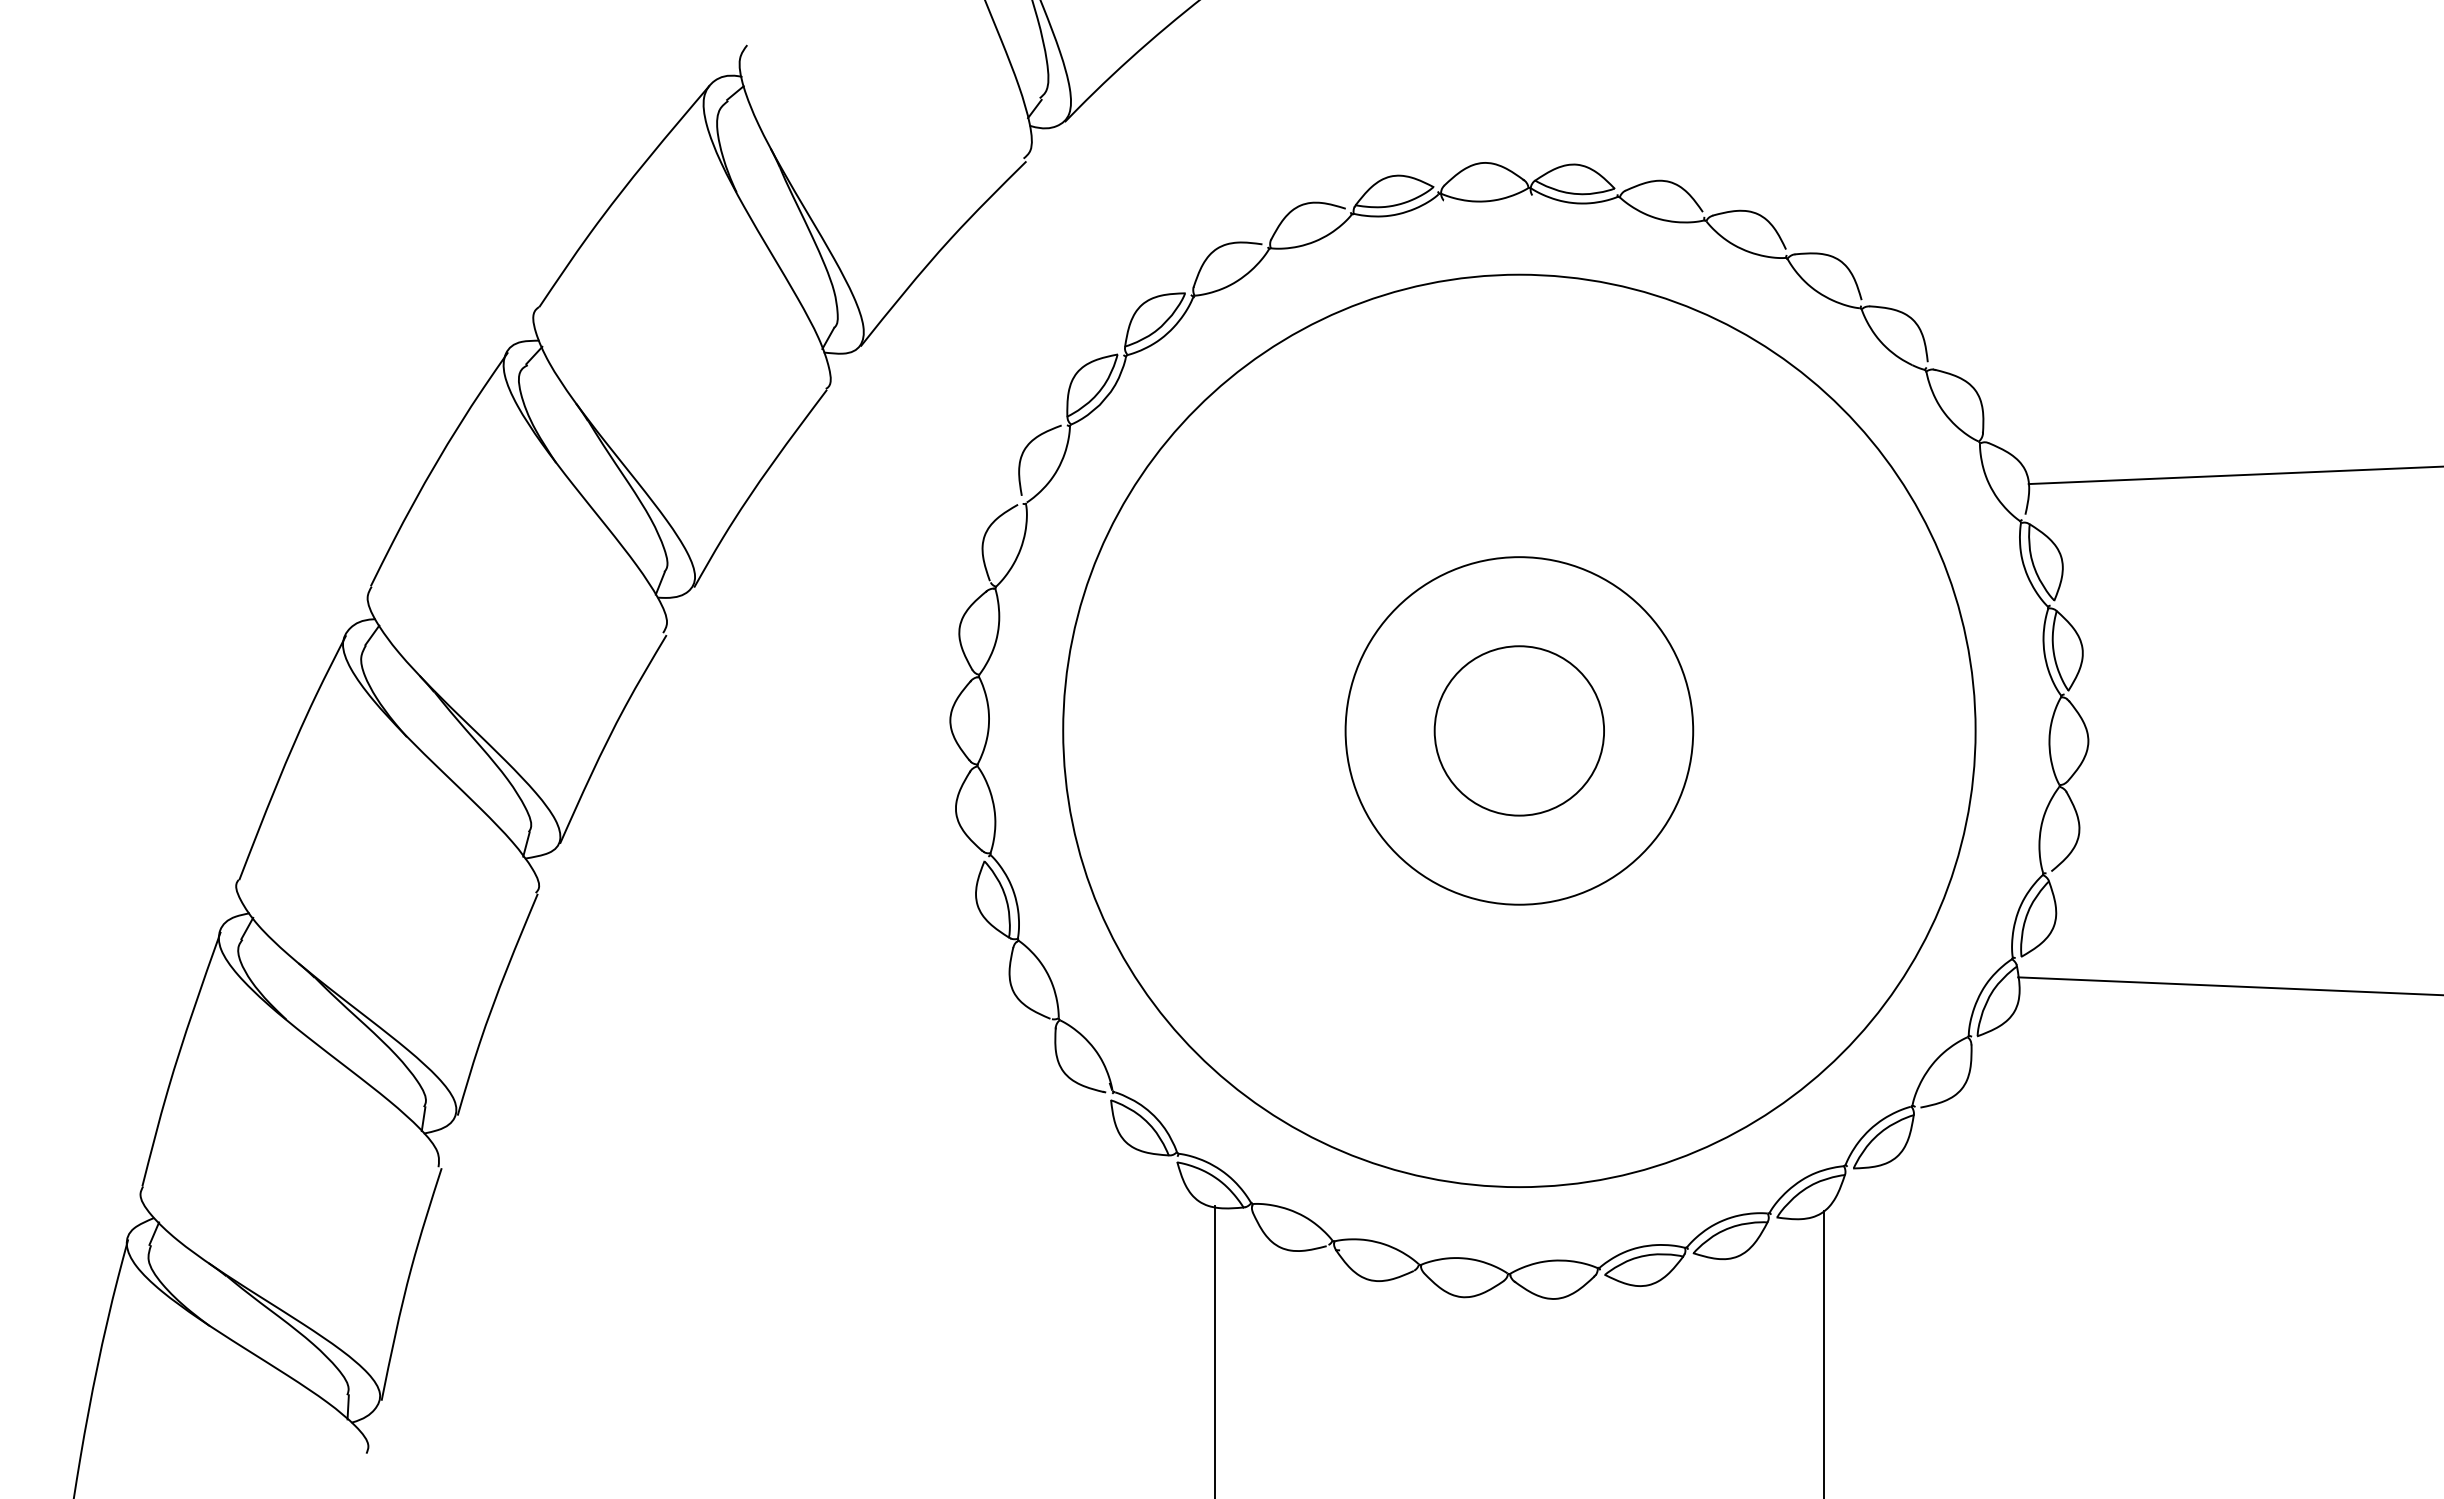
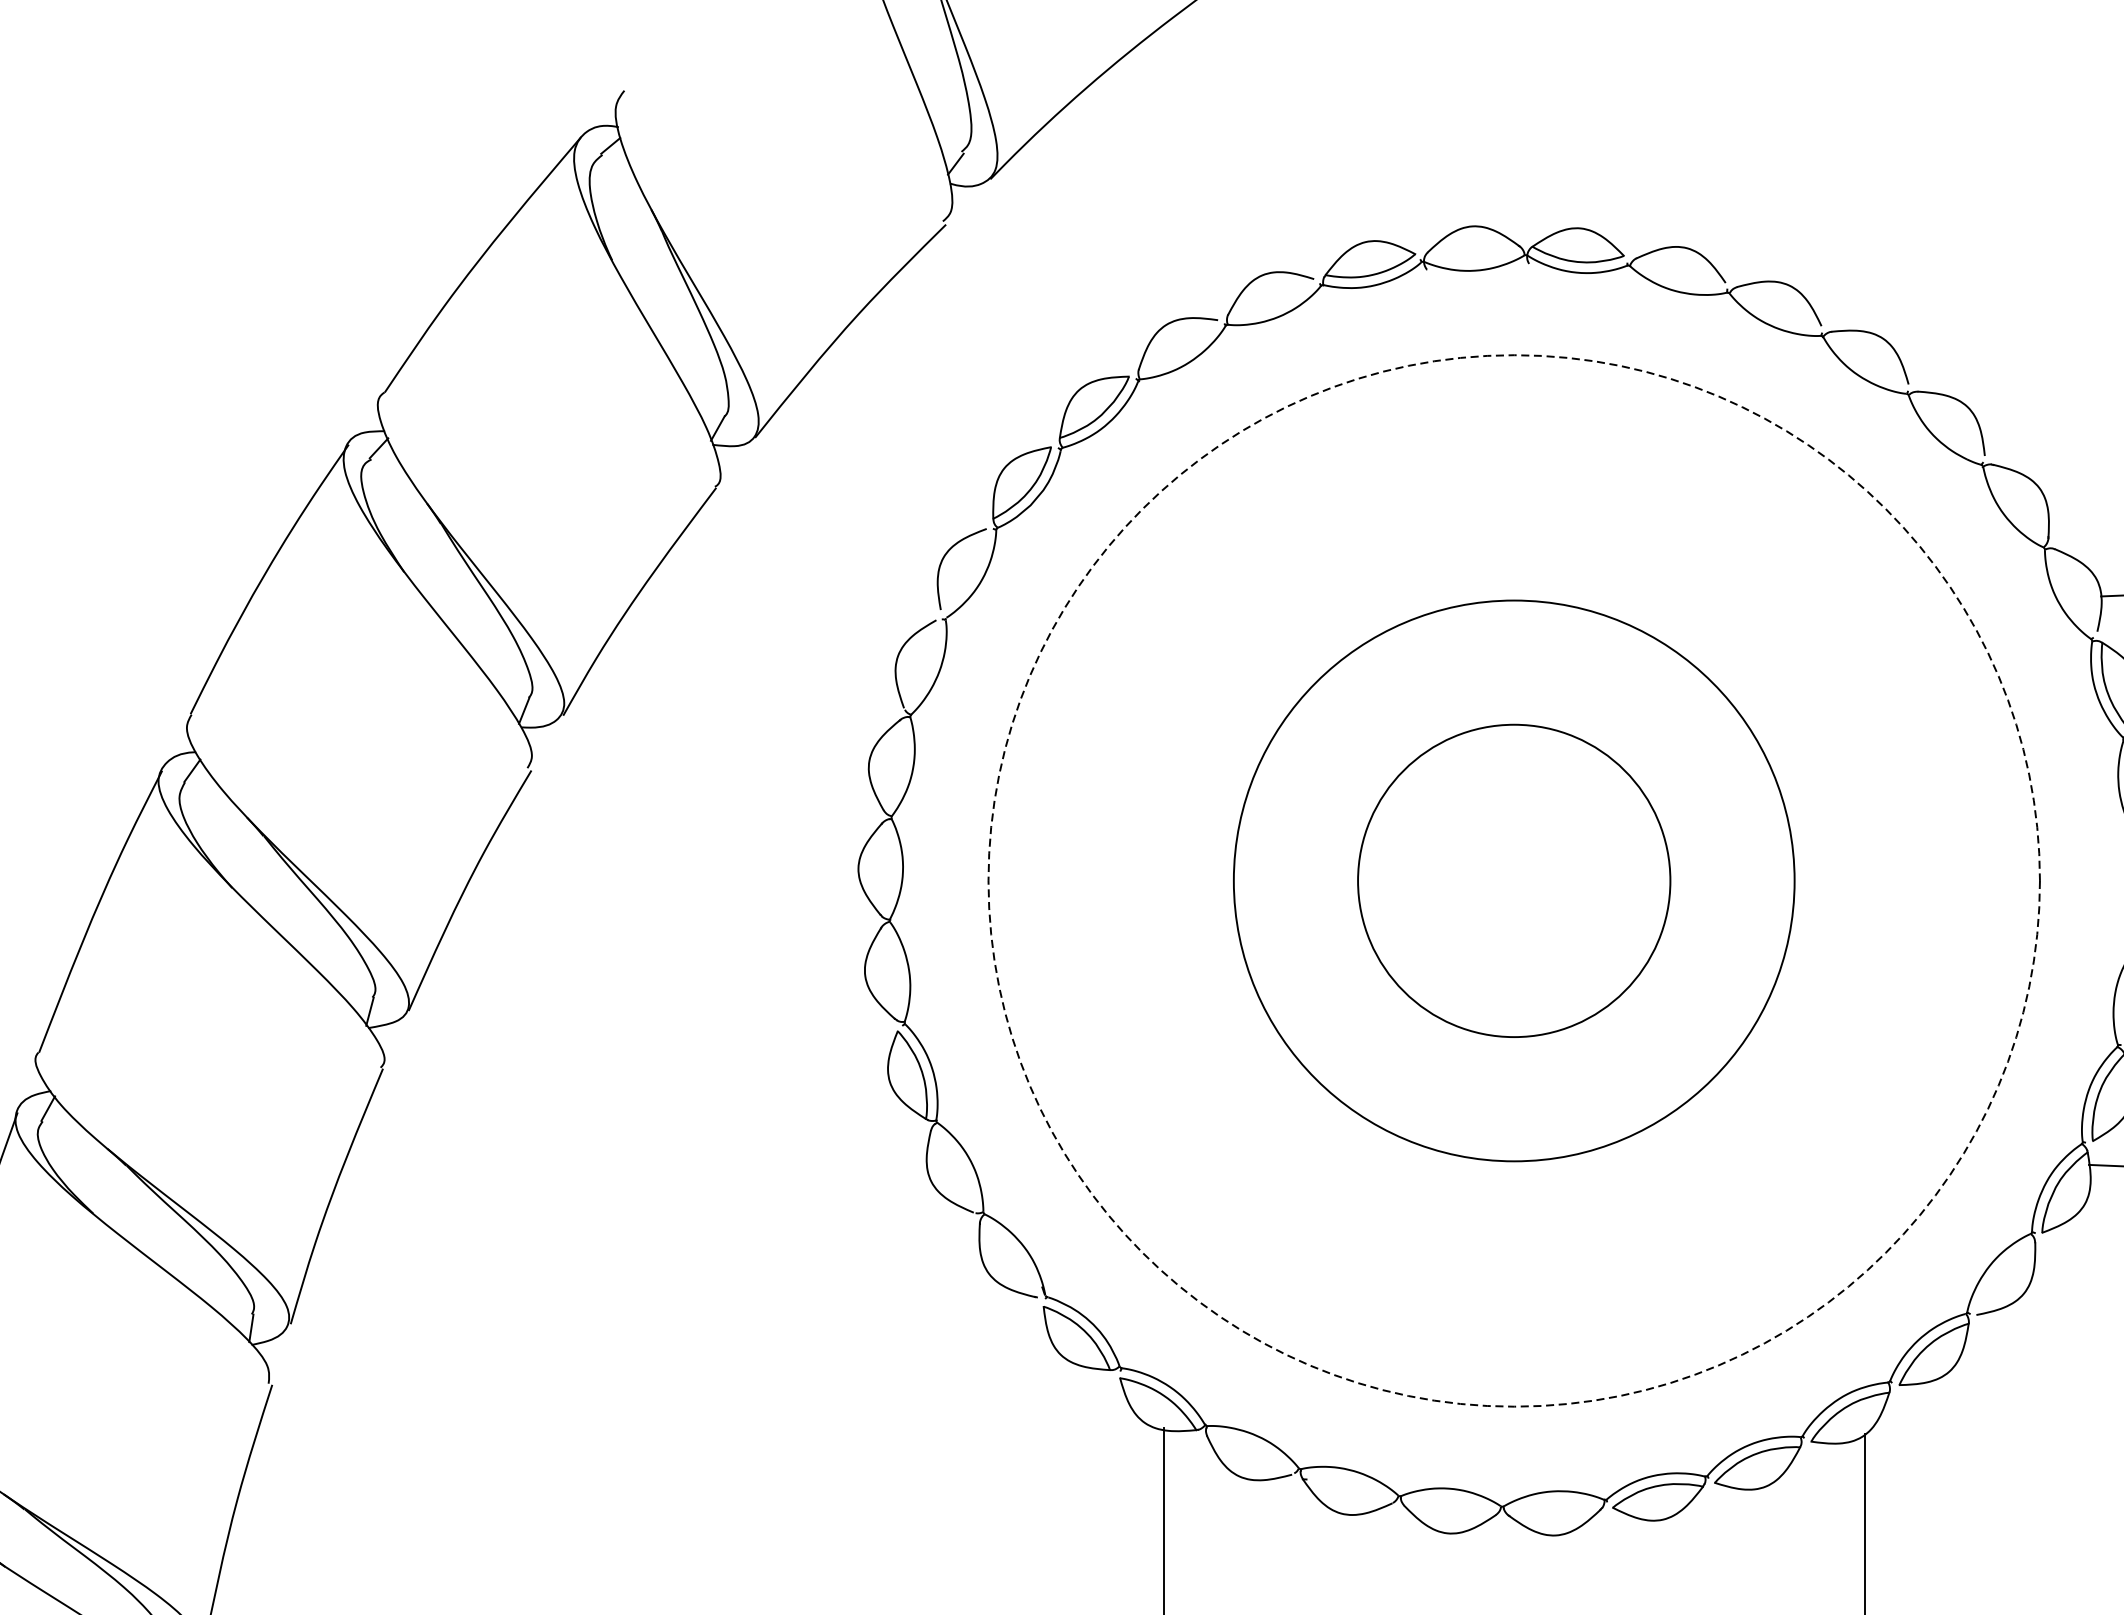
circle: (1519, 730) -> (1514, 880), size x1.4
circle: (1519, 730) -> (1514, 880), size x1.6
circle: (1519, 730) -> (1514, 880), solid -> dashed

